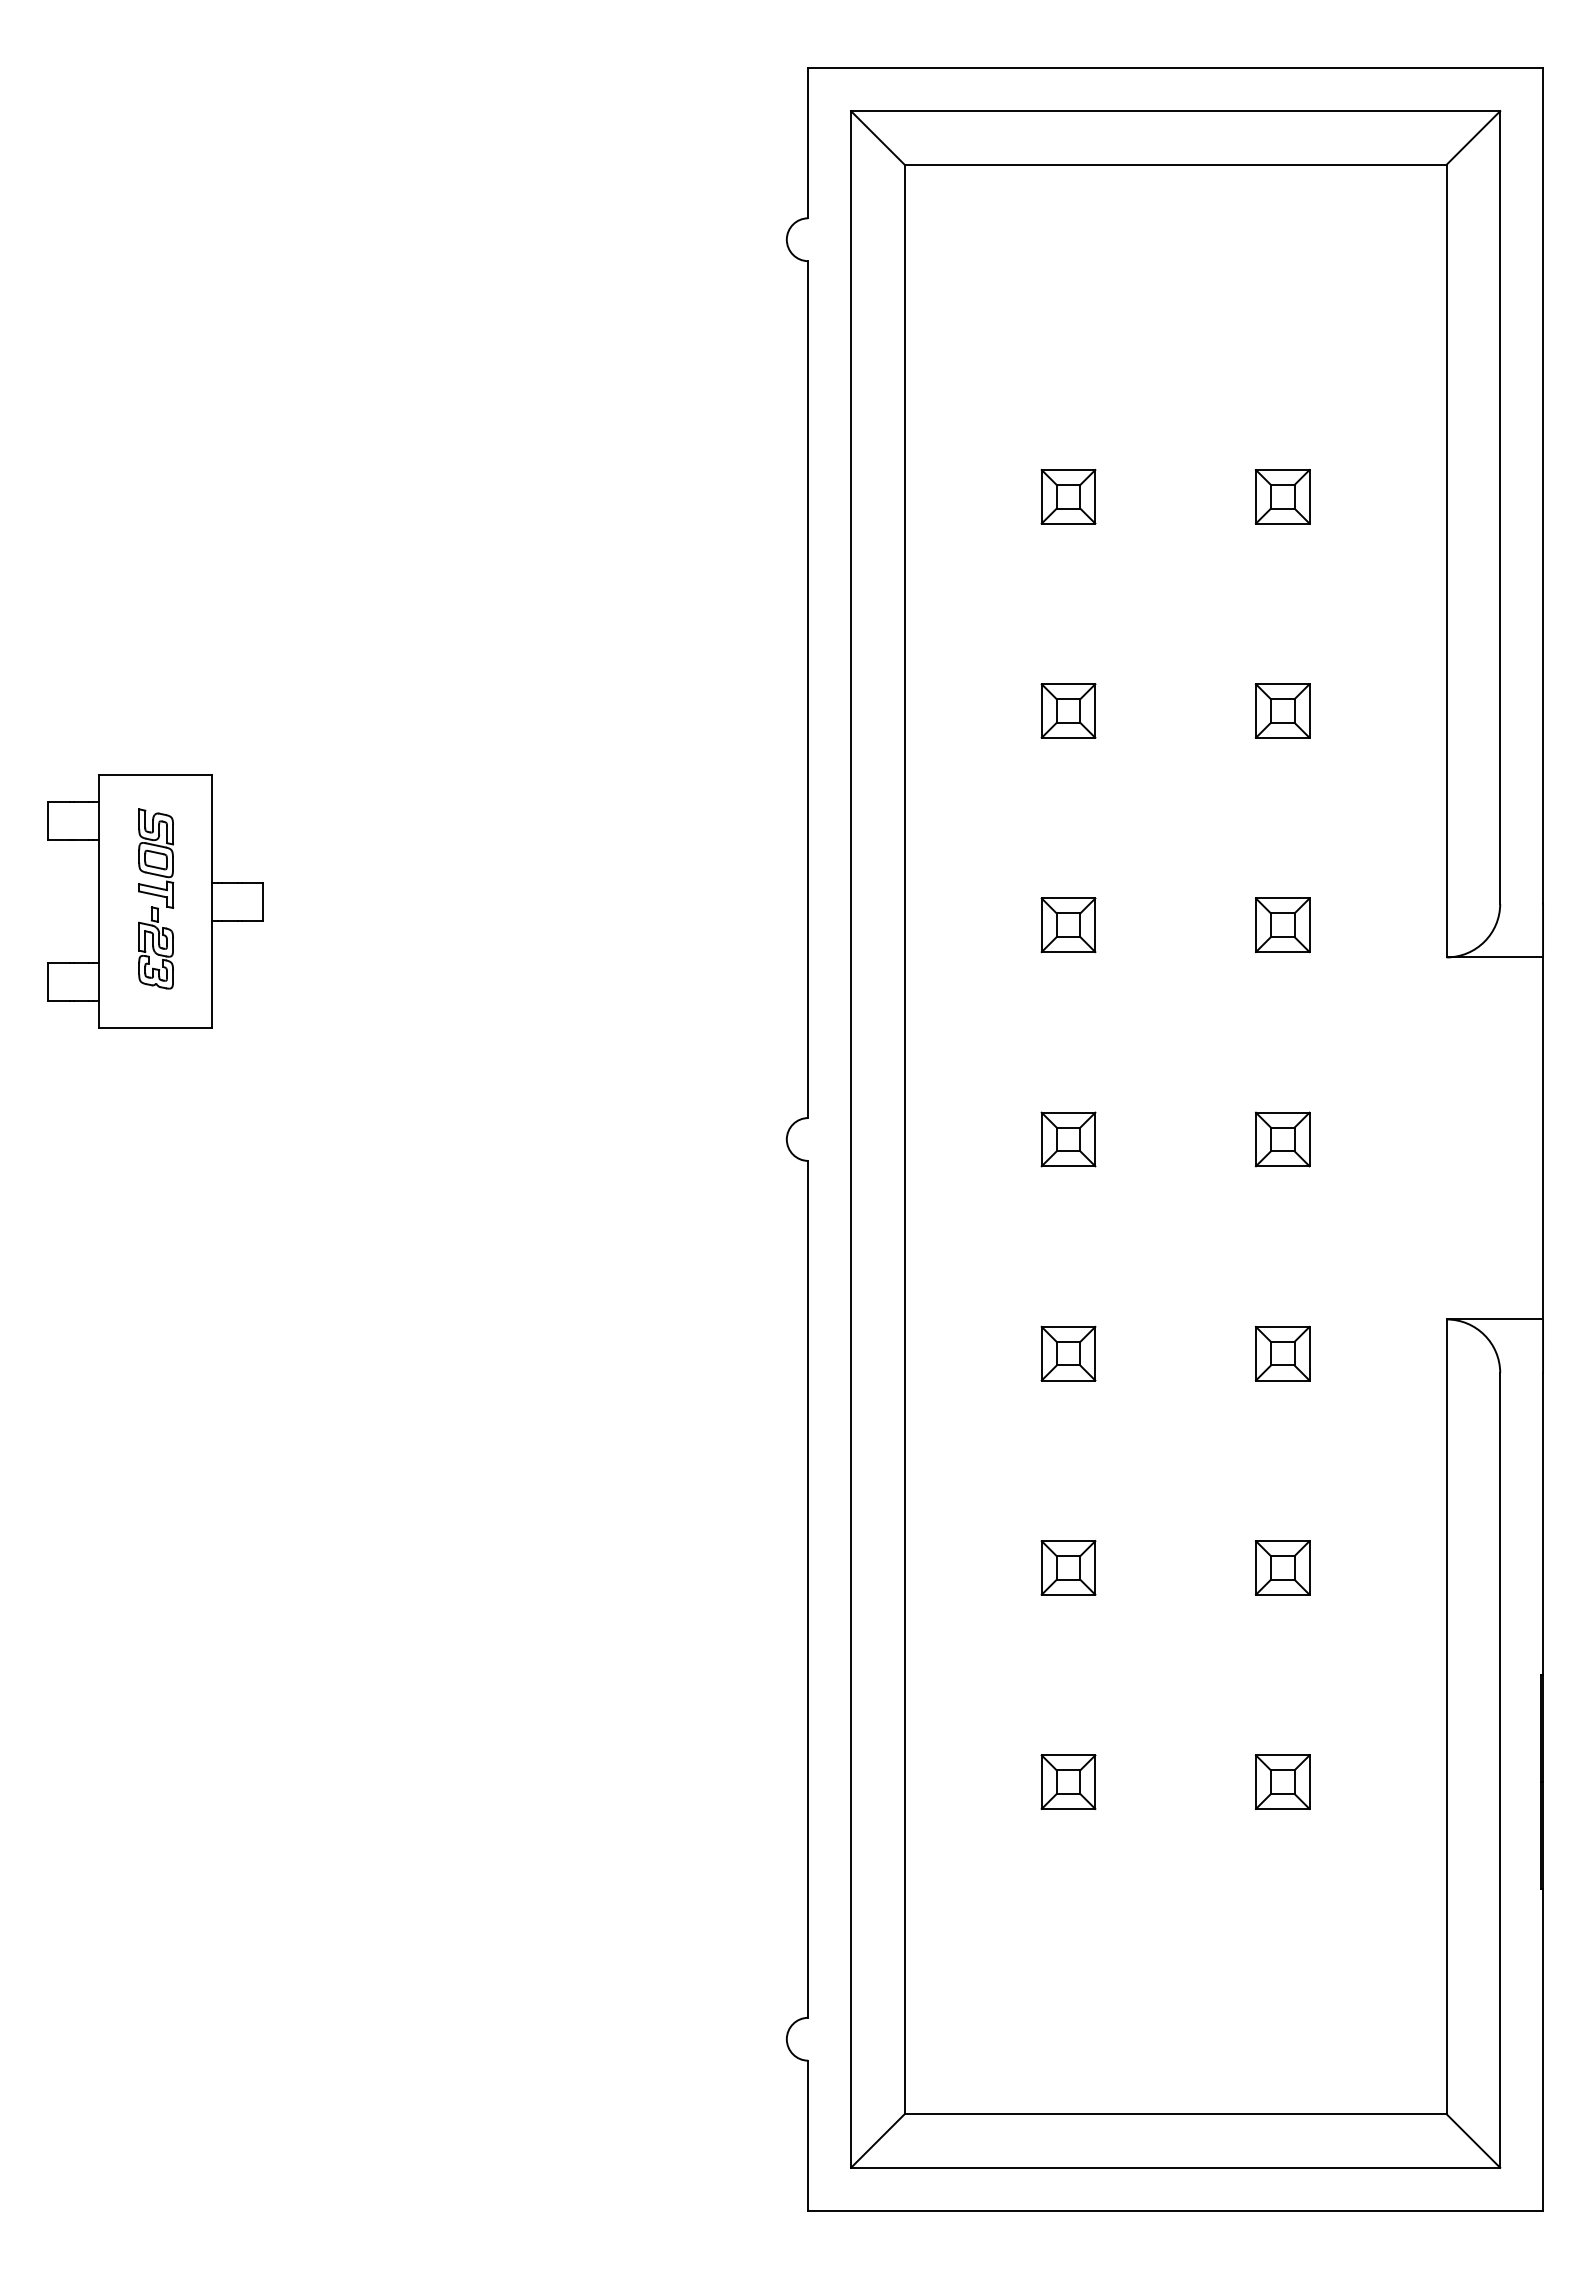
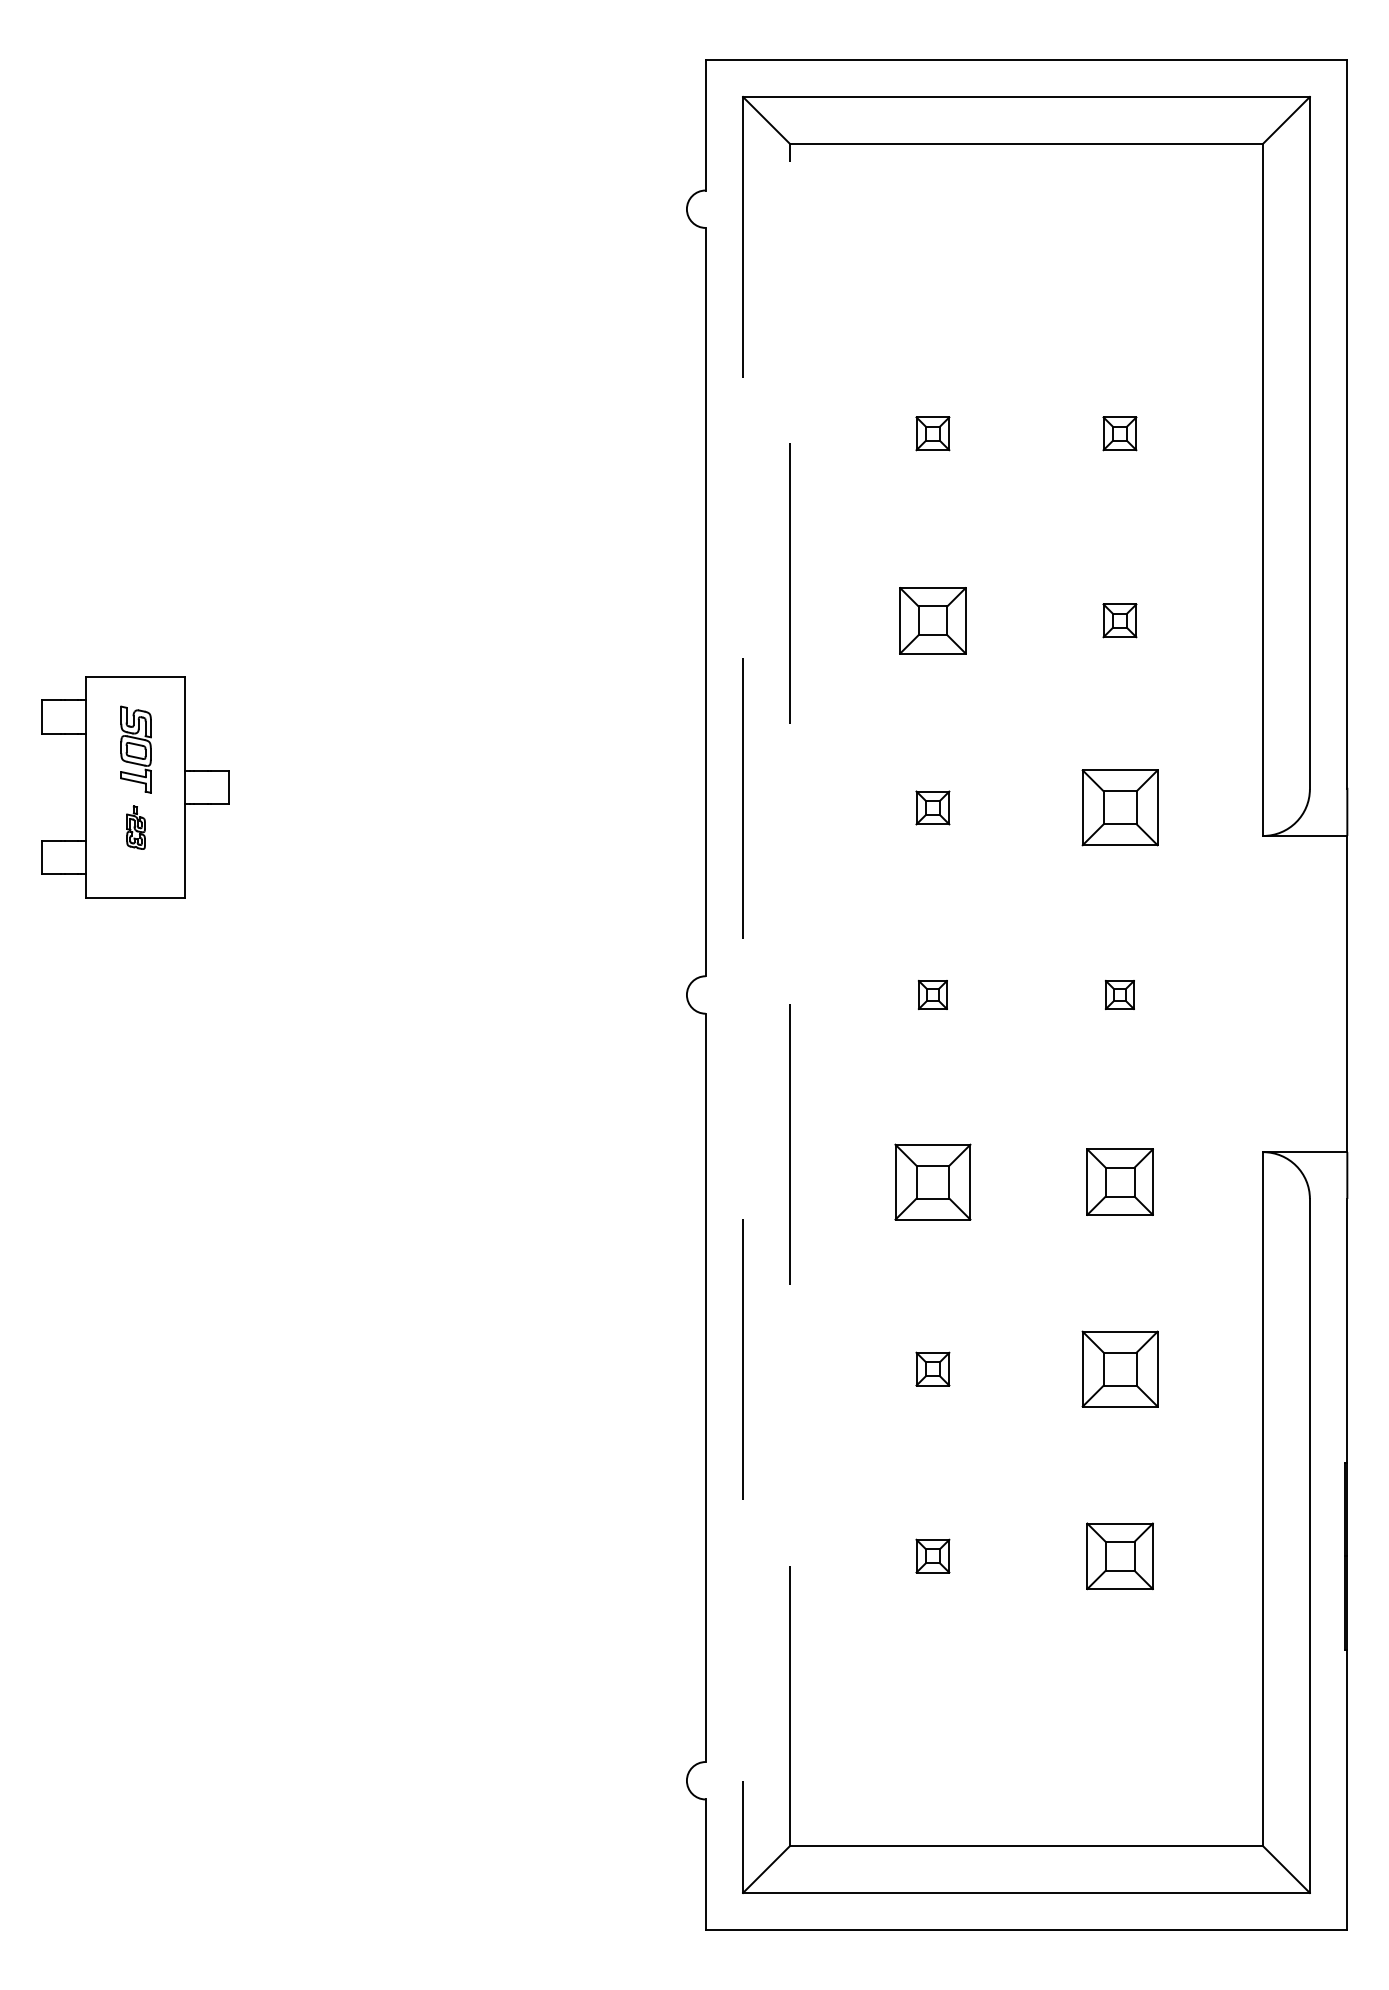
part: (1068, 496) -> (932, 433), size x0.7
part: (1282, 496) -> (1119, 433), size x0.7
part: (1068, 710) -> (932, 620), size x1.4
part: (1282, 710) -> (1119, 620), size x0.7
part: (1068, 925) -> (932, 808), size x0.7
part: (1282, 925) -> (1119, 808), size x1.6
part: (155, 947) -> (135, 827), size x0.6
line: (851, 1139) -> (743, 995), solid -> dashed
line: (904, 1139) -> (789, 995), solid -> dashed
part: (1068, 1139) -> (932, 995), size x0.6
part: (1282, 1139) -> (1119, 995), size x0.6
part: (1068, 1353) -> (932, 1181), size x1.6
part: (1282, 1353) -> (1119, 1181), size x1.4
part: (1068, 1567) -> (932, 1368), size x0.7
part: (1282, 1567) -> (1119, 1368), size x1.6
part: (1068, 1781) -> (932, 1555), size x0.7
part: (1282, 1781) -> (1119, 1555), size x1.4

